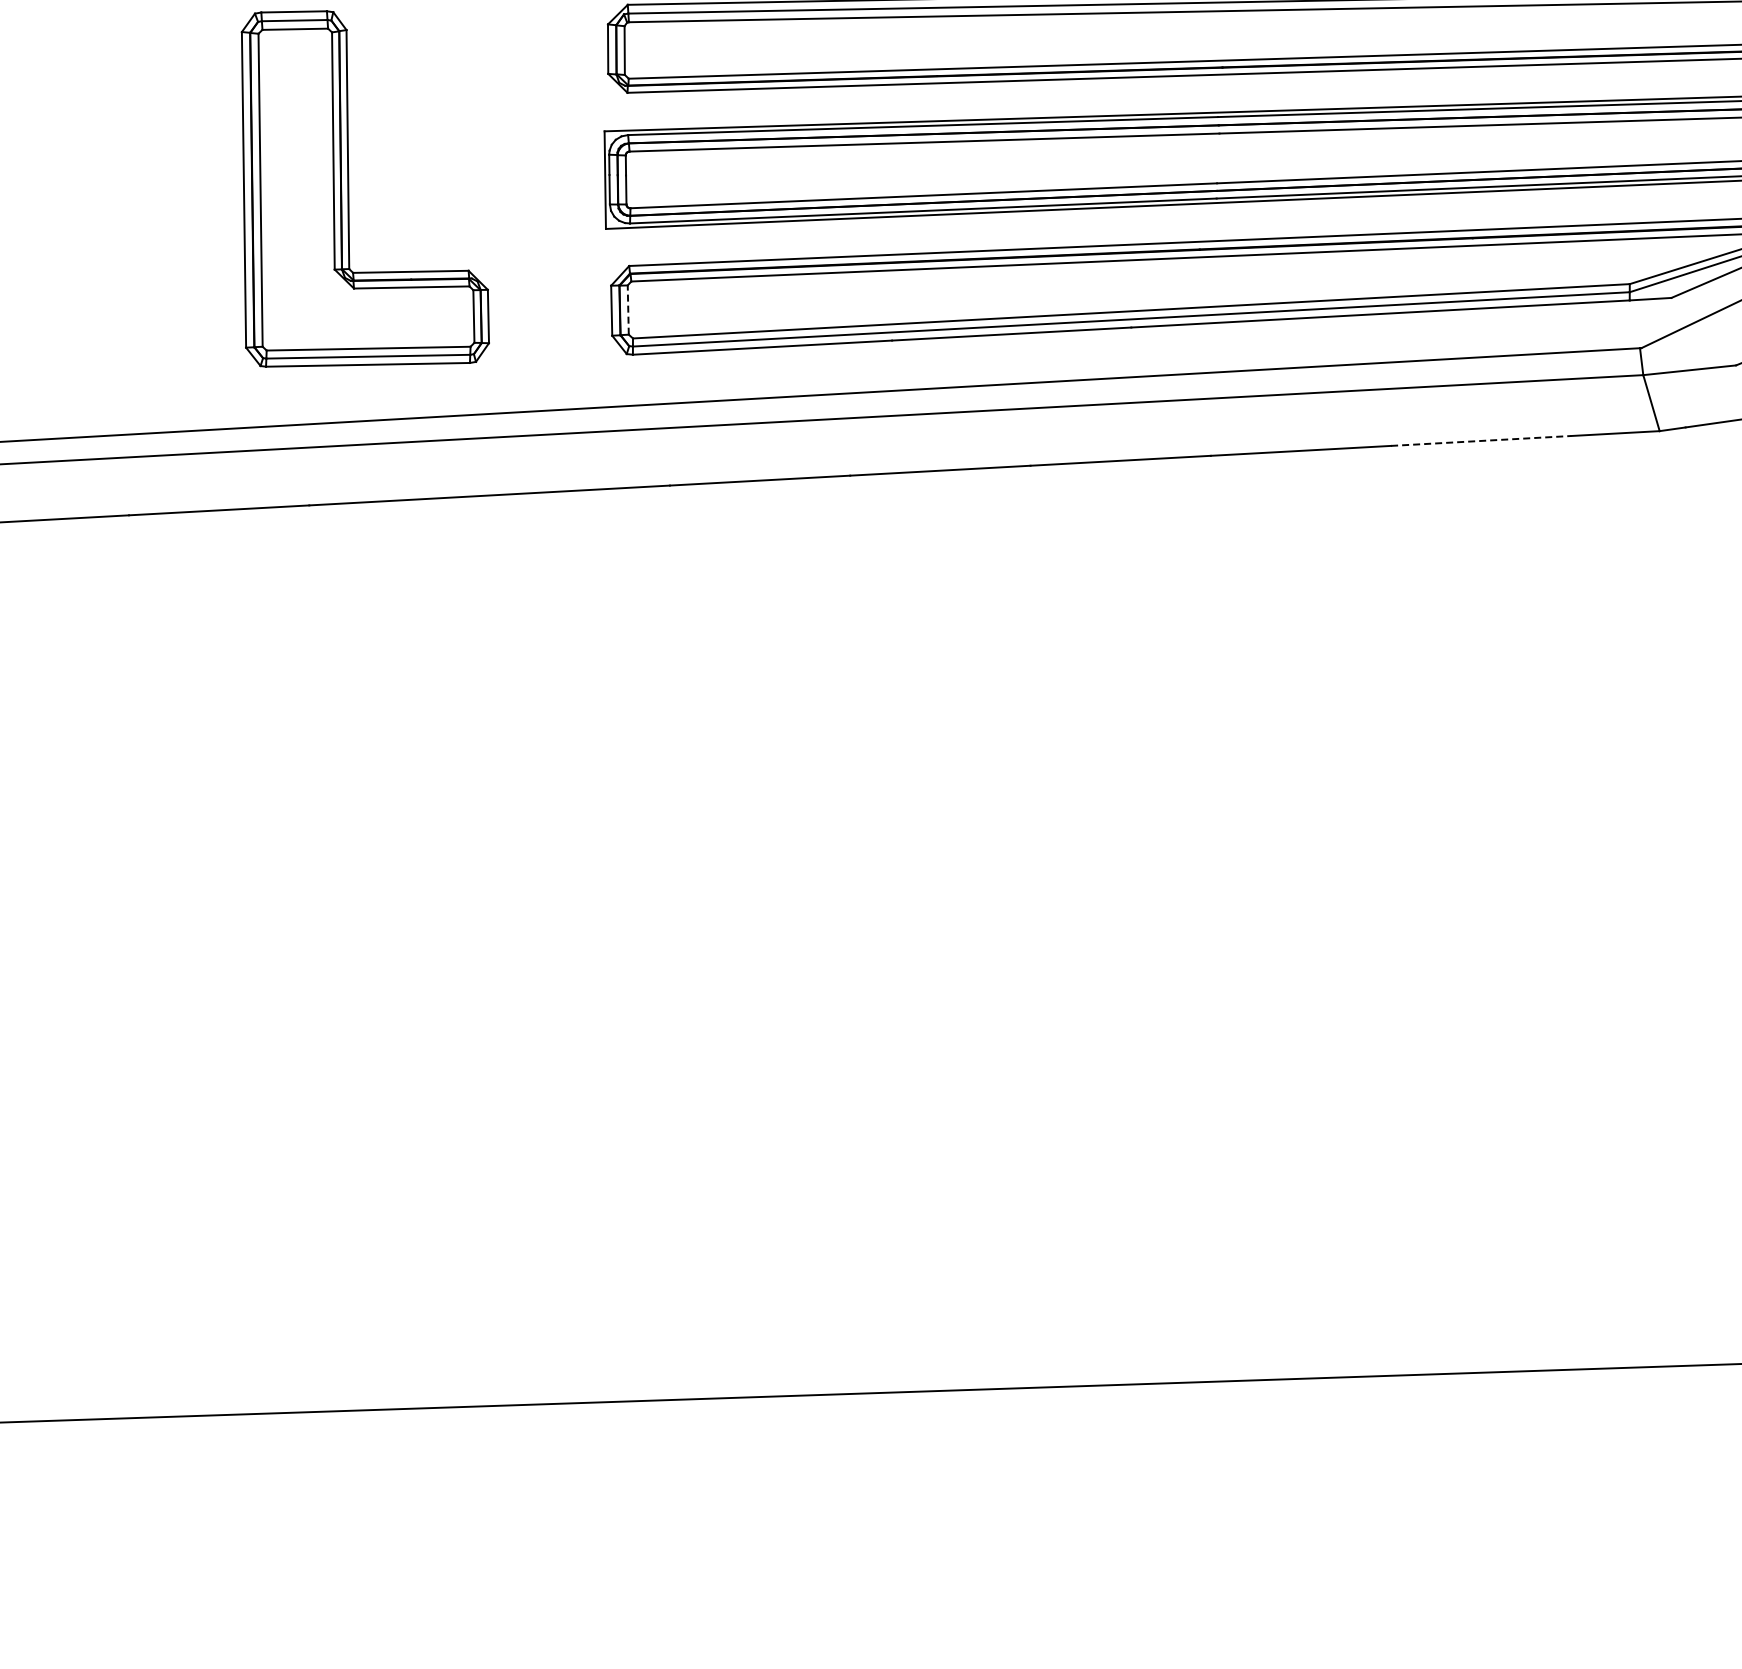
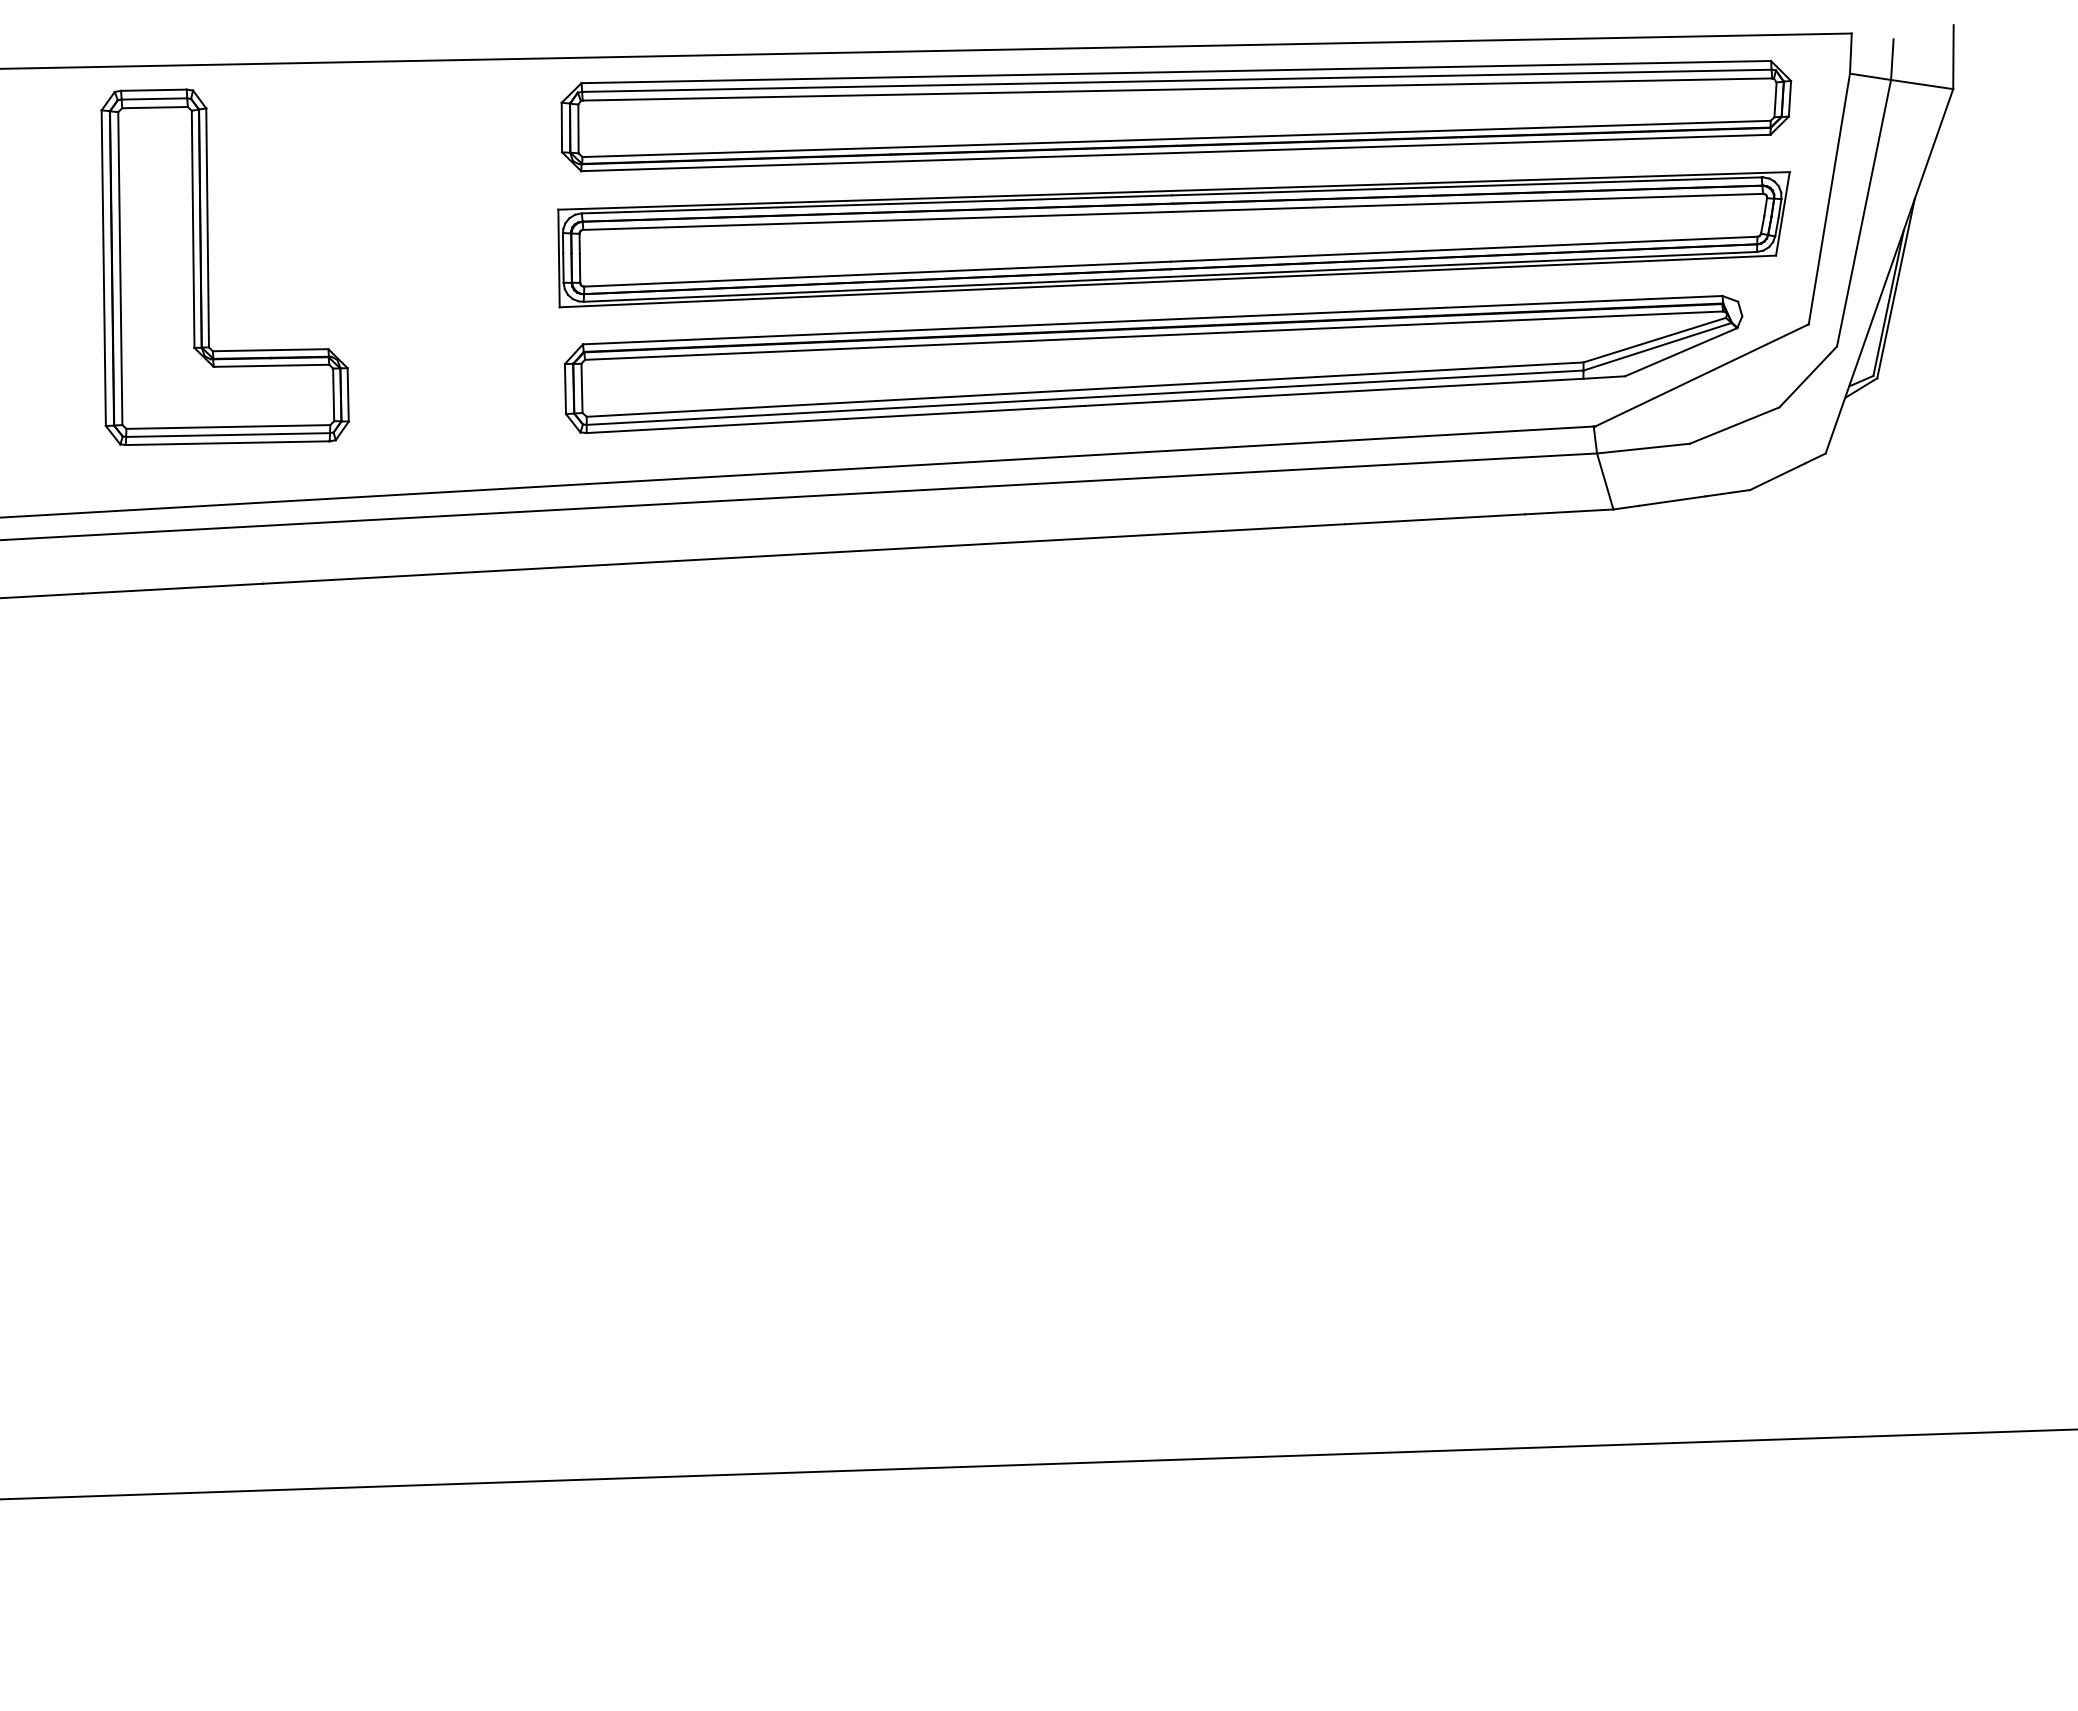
part: (348, 188) -> (208, 266), moved
line: (628, 310) -> (582, 388), dashed -> solid
line: (1481, 441) -> (1435, 519), dashed -> solid

